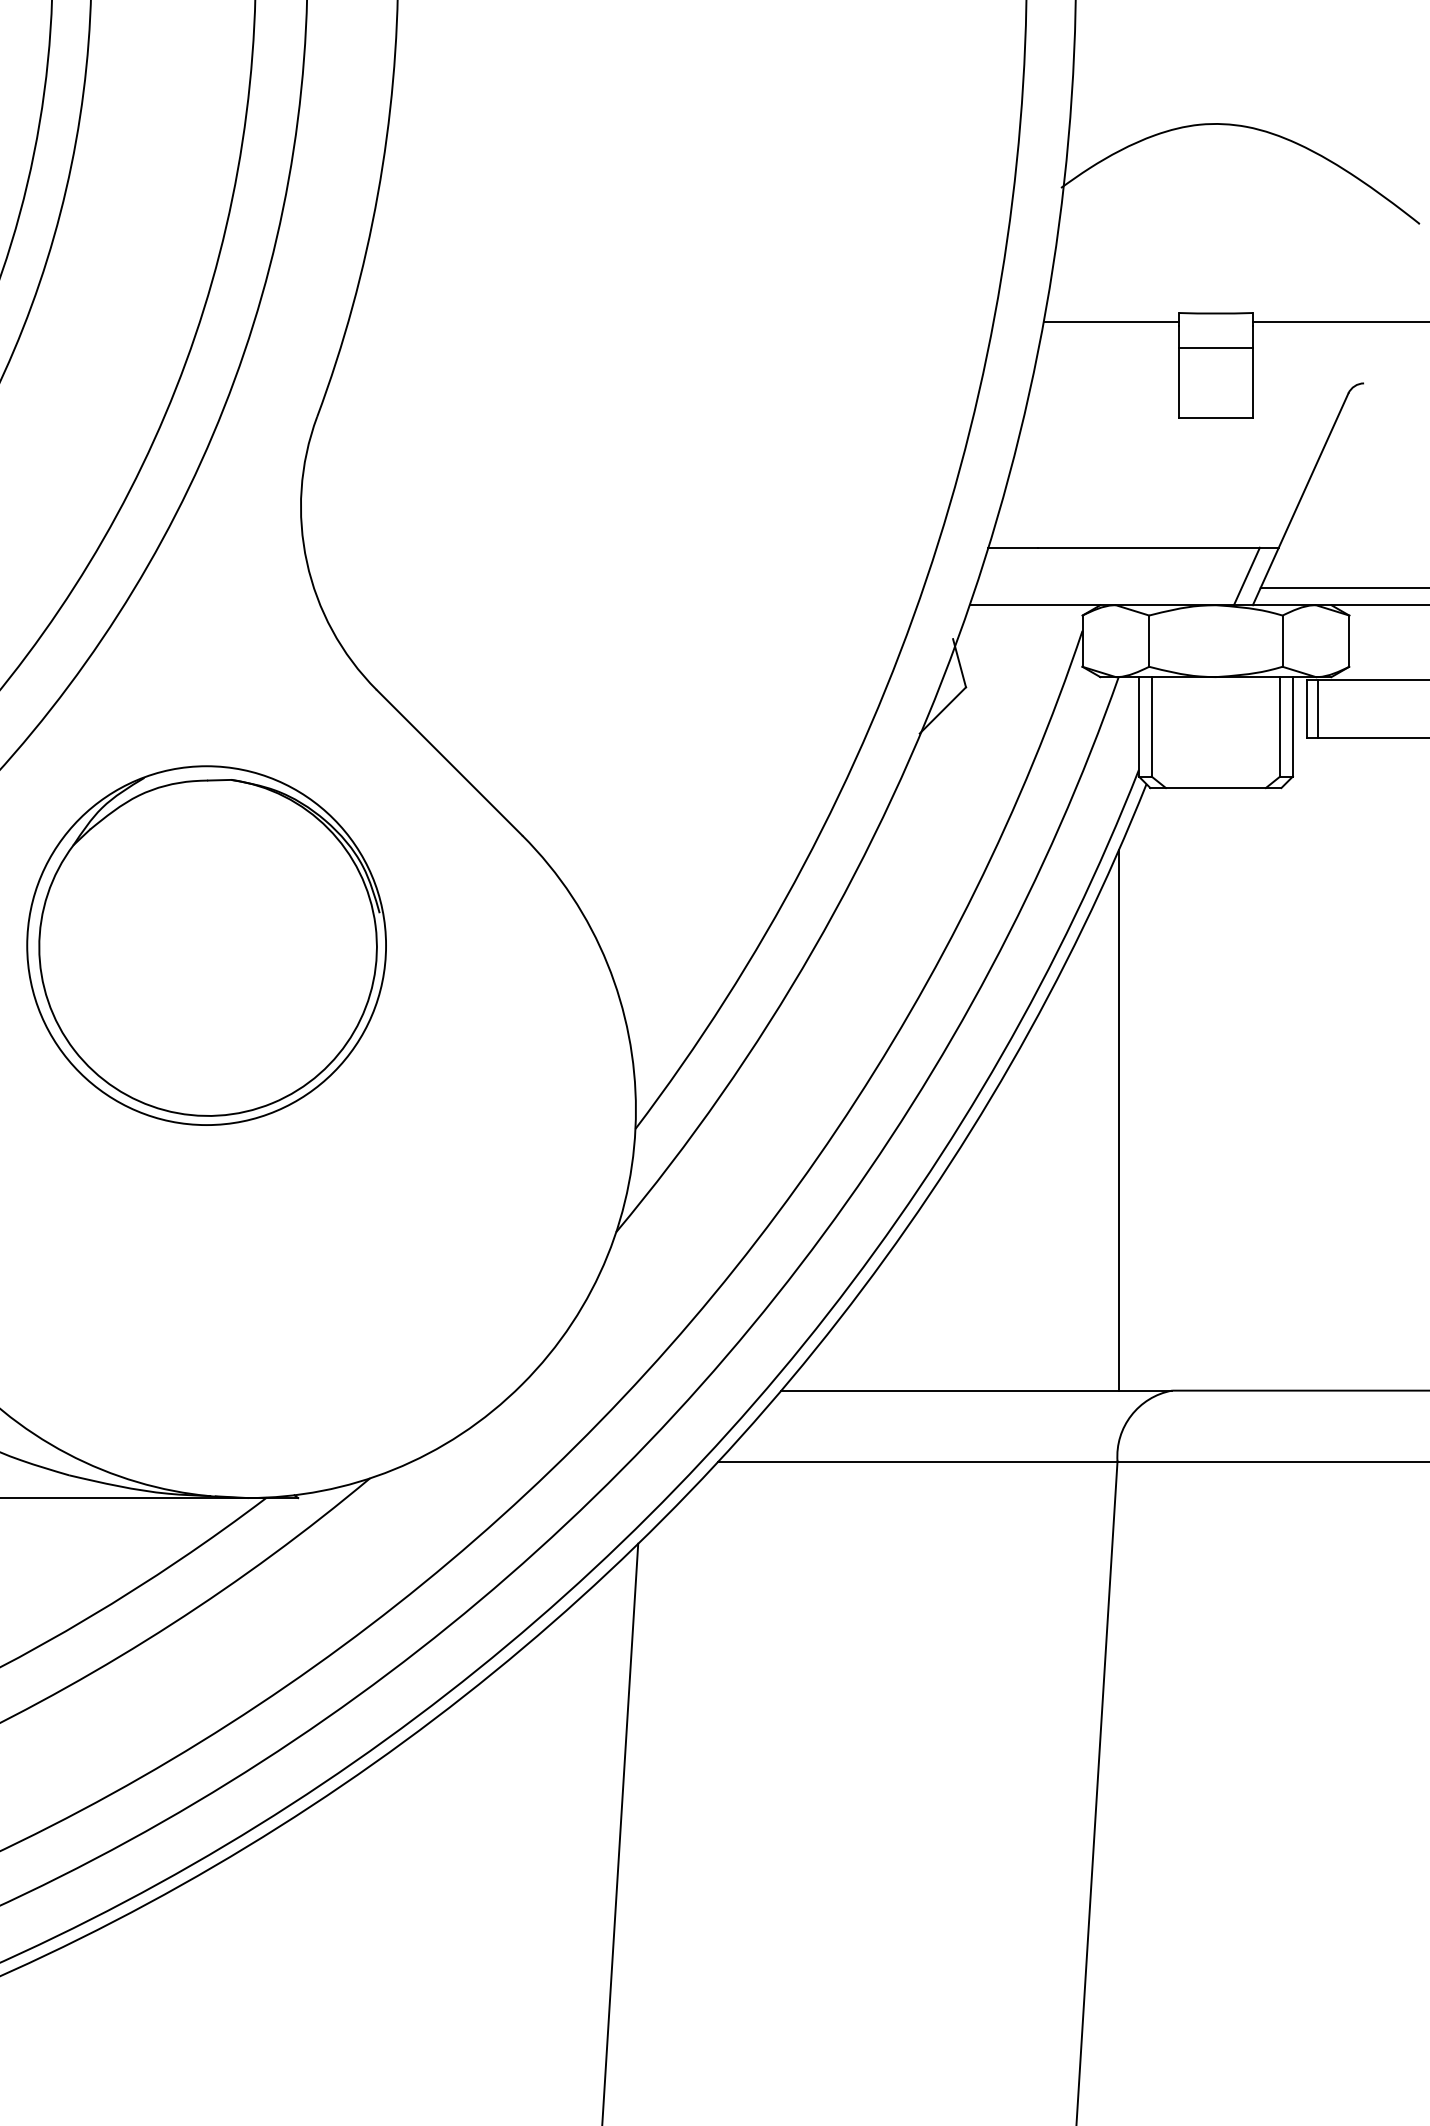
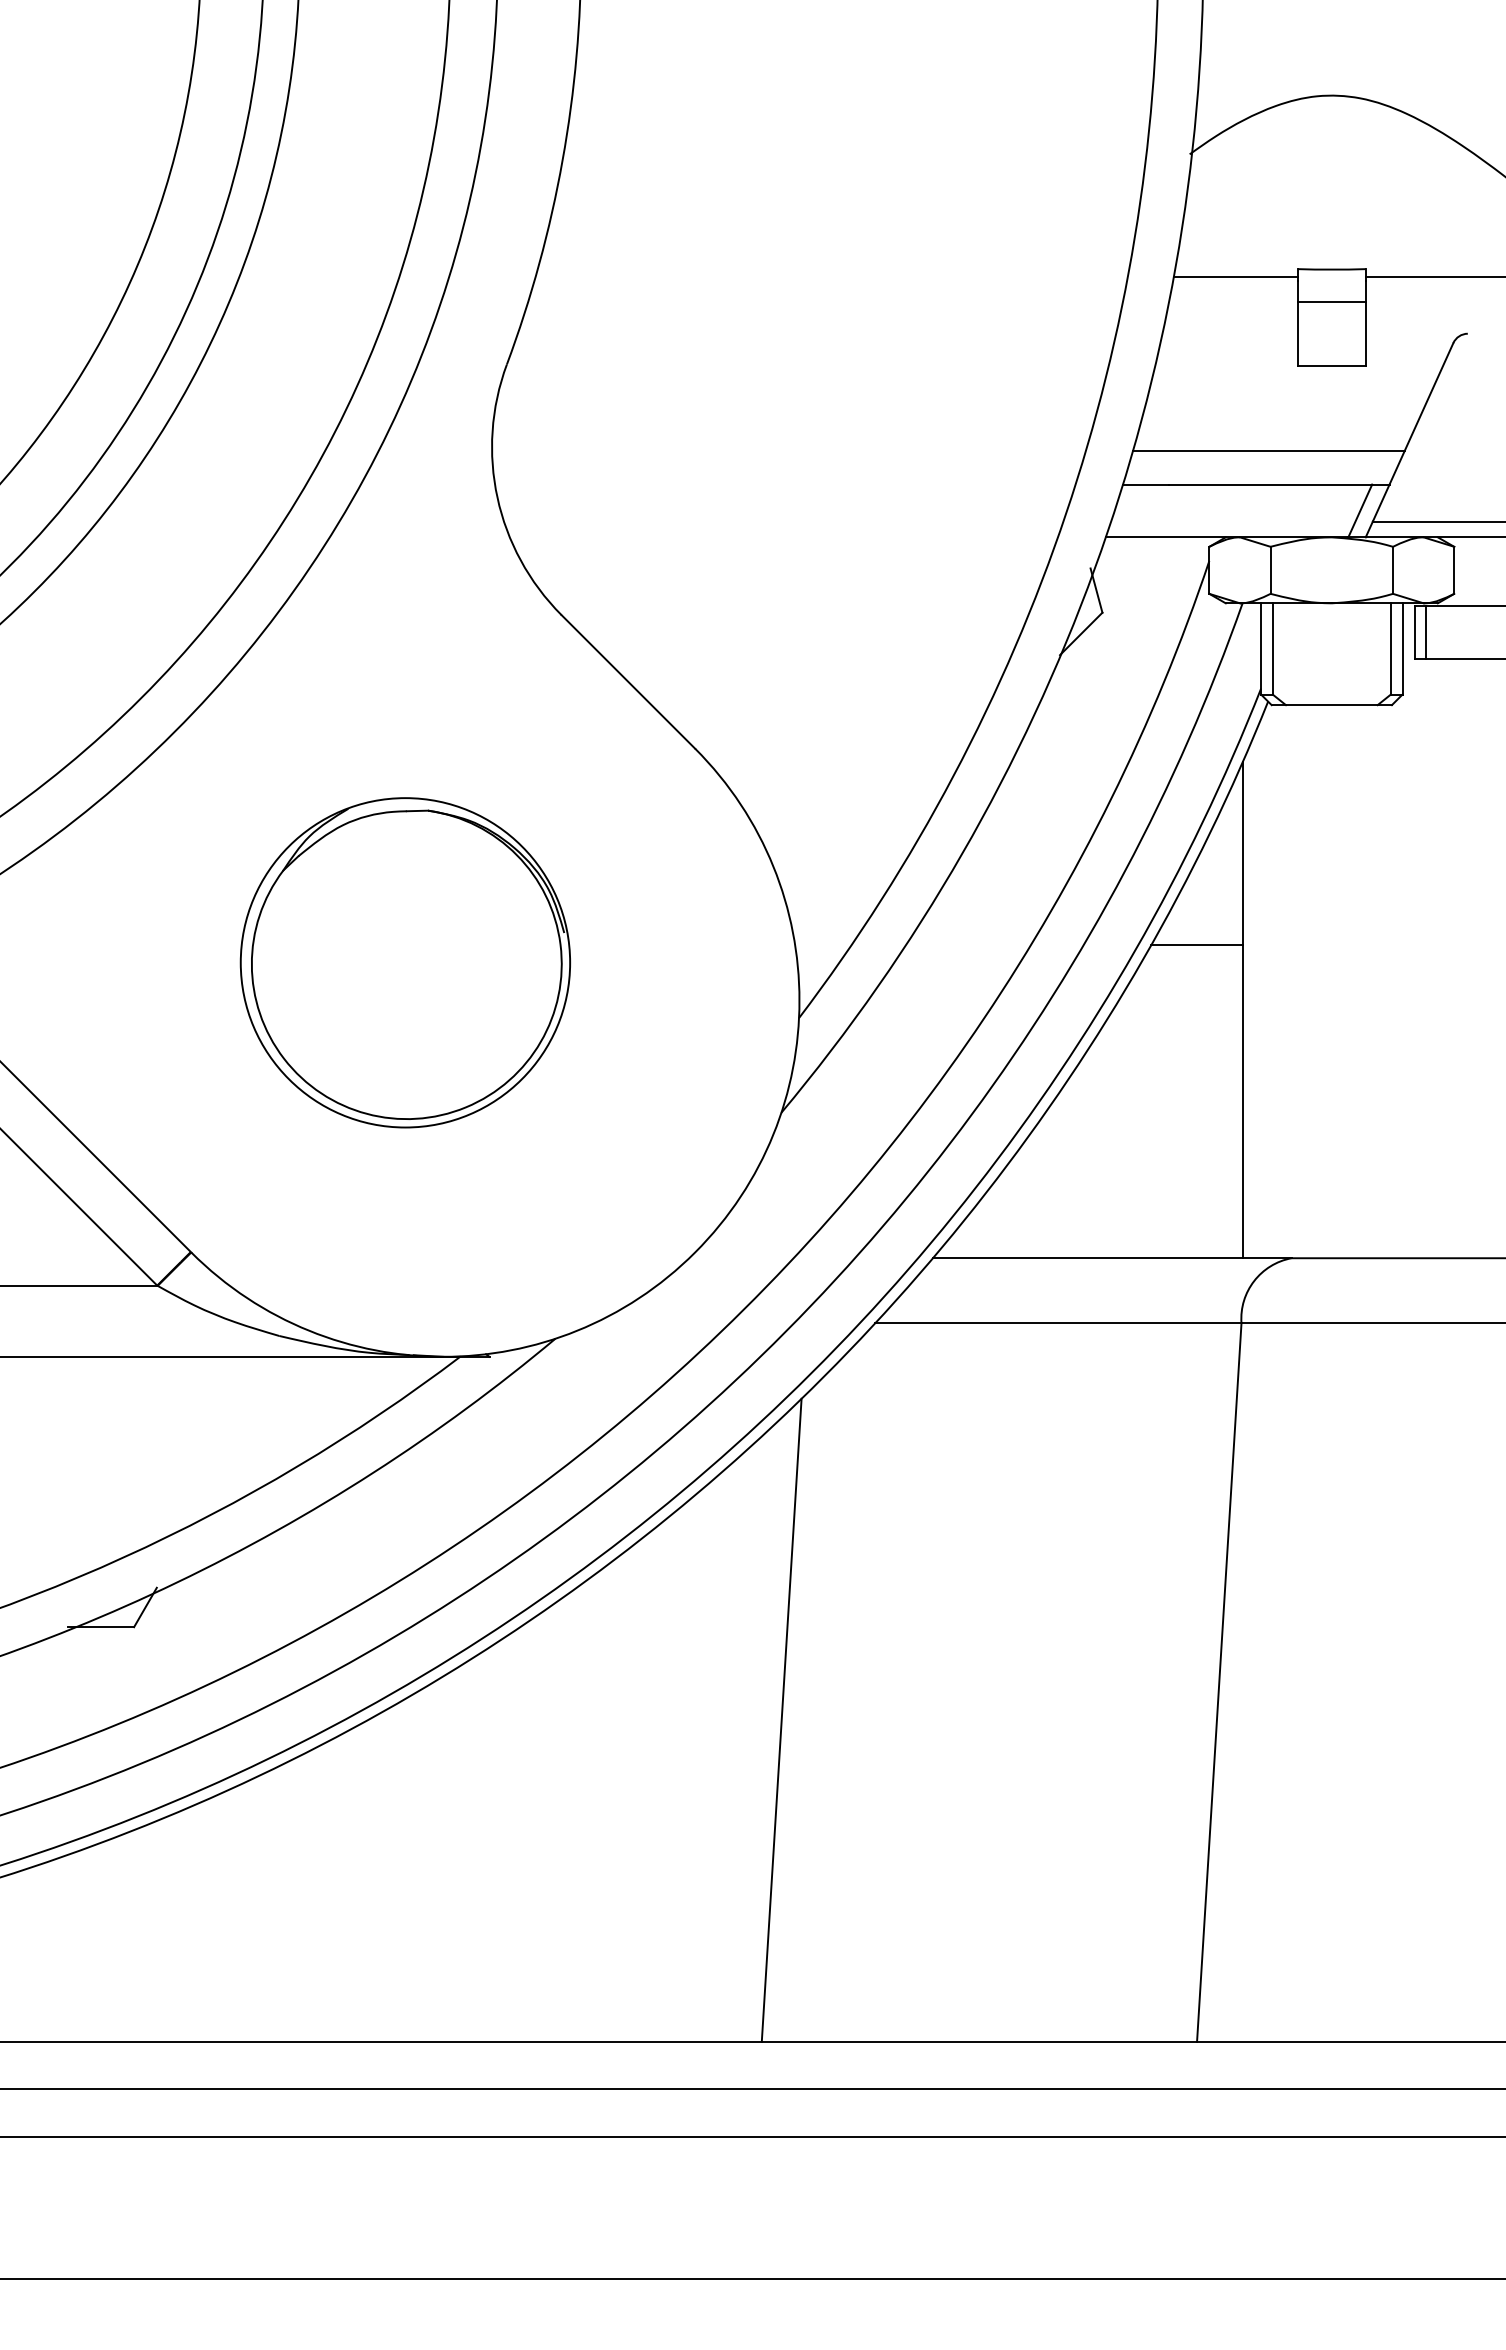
line: (1146, 511) -> (1268, 451), added
part: (205, 945) -> (404, 962), moved
line: (1068, 1049) -> (1196, 945), added

